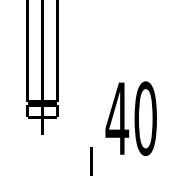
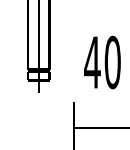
text: (131, 118) -> (102, 62), moved

